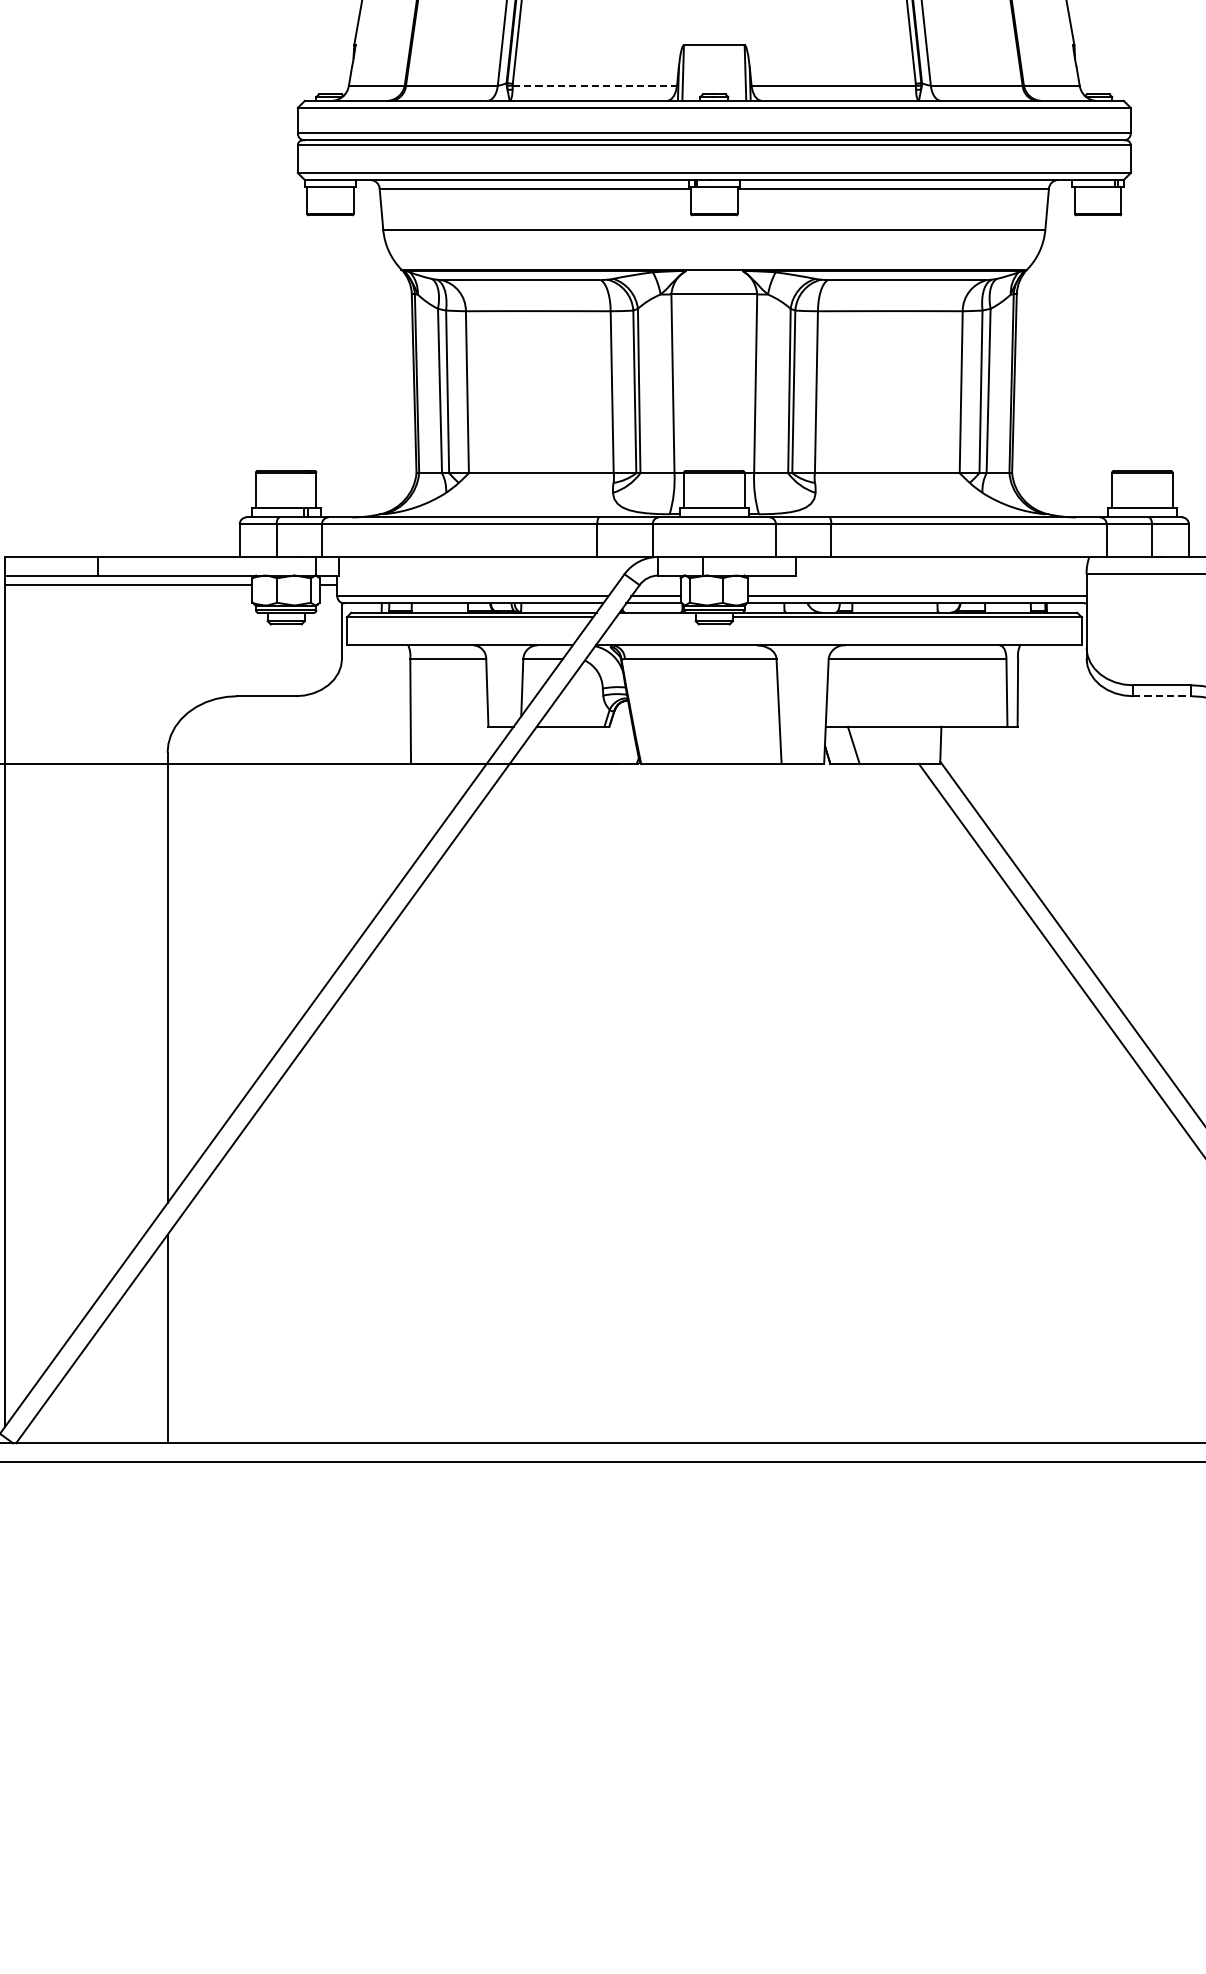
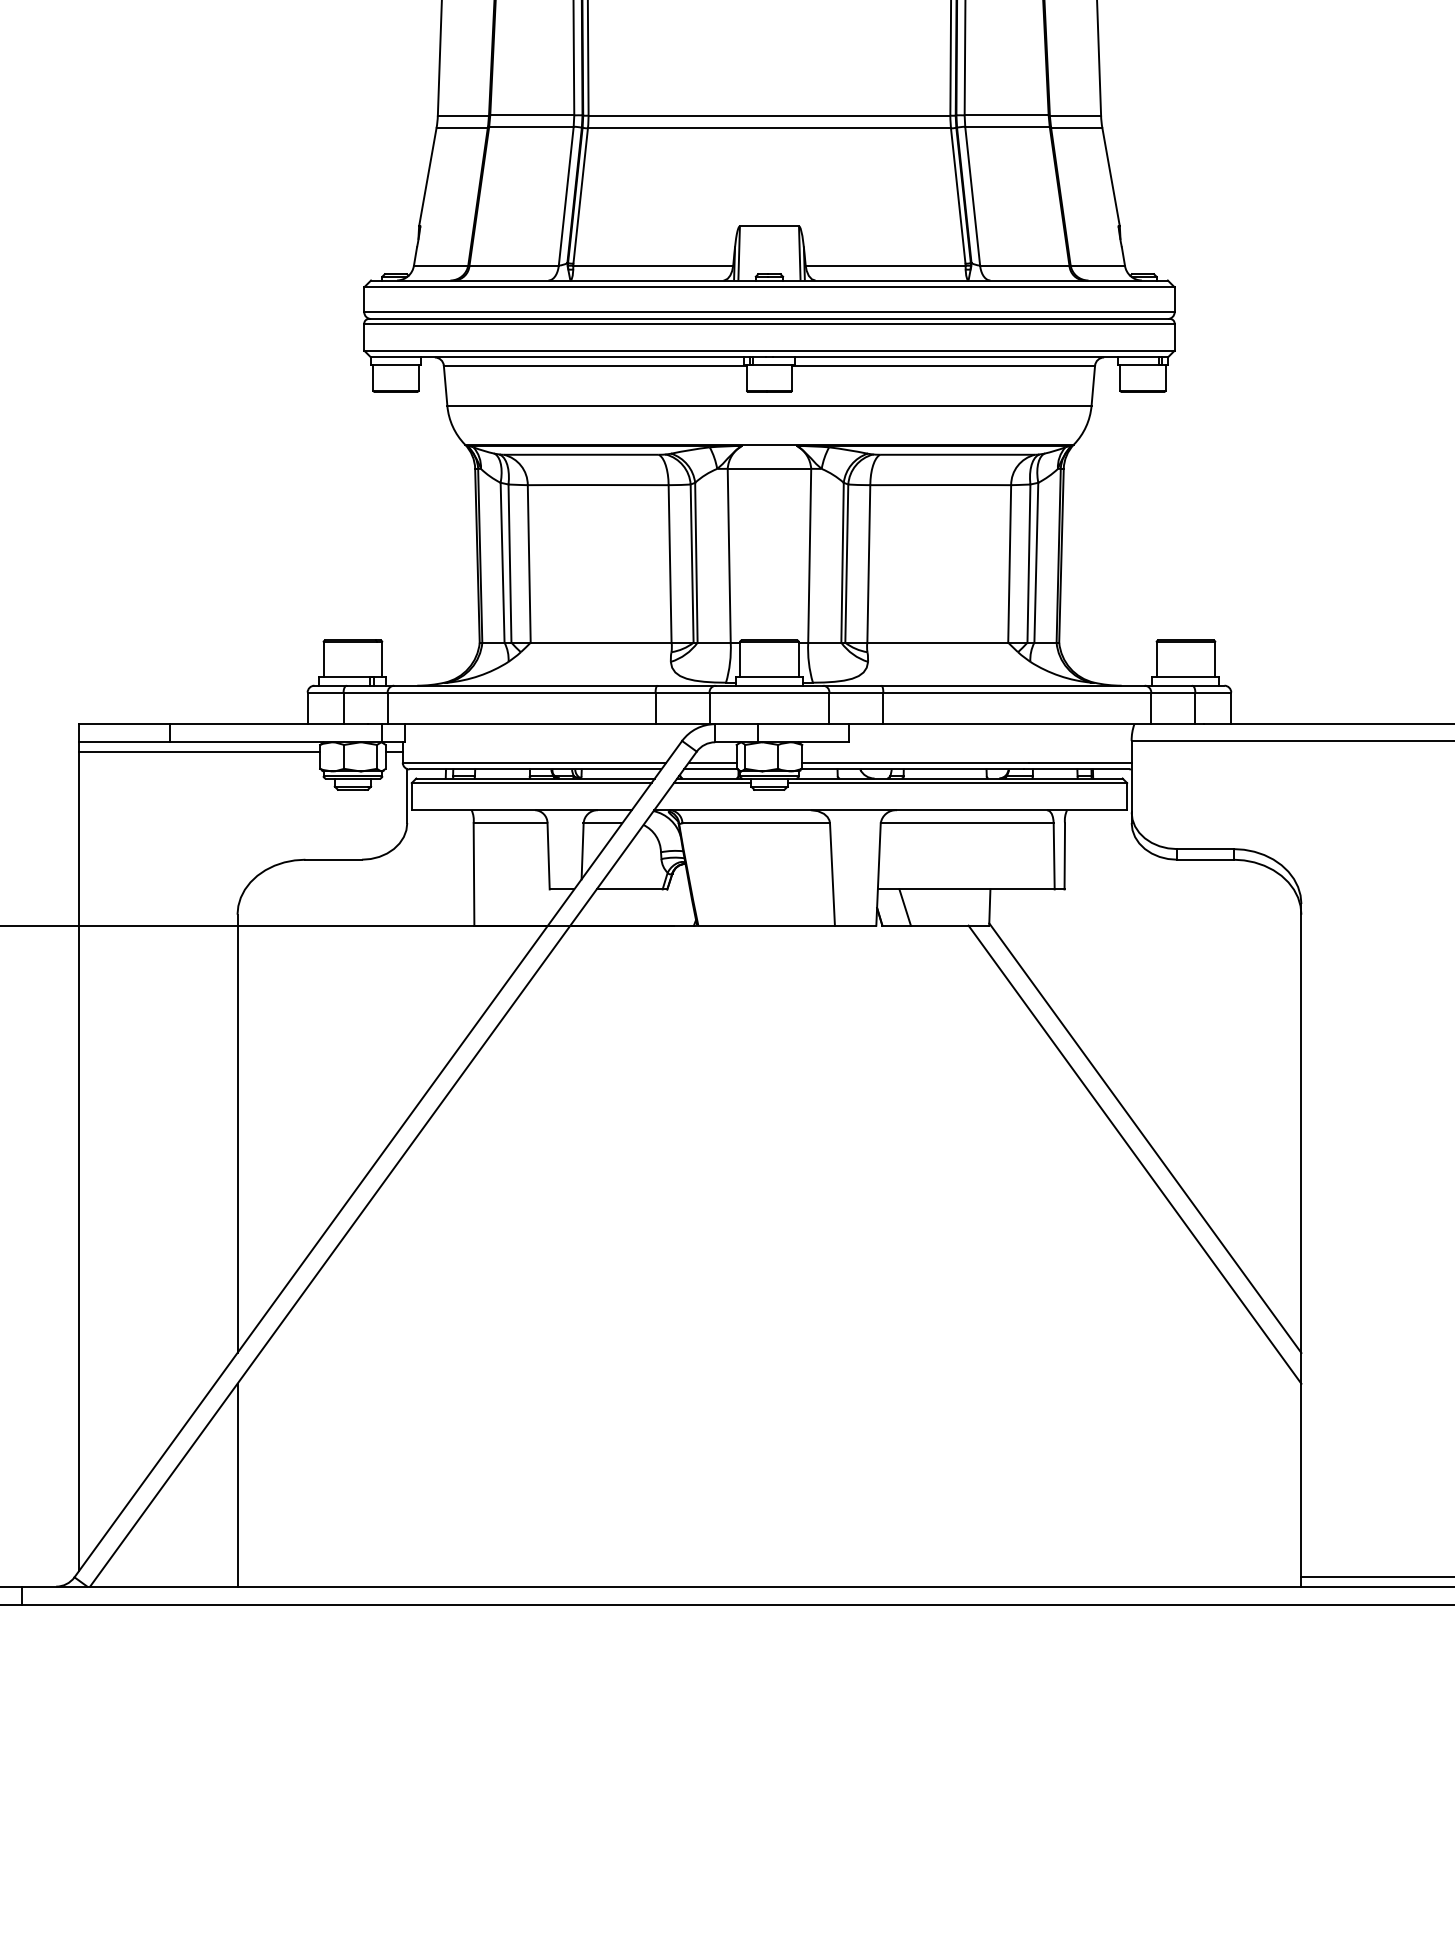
line: (595, 85) -> (653, 265), dashed -> solid
line: (655, 617) -> (712, 783), added
line: (1162, 695) -> (1205, 859), dashed -> solid

